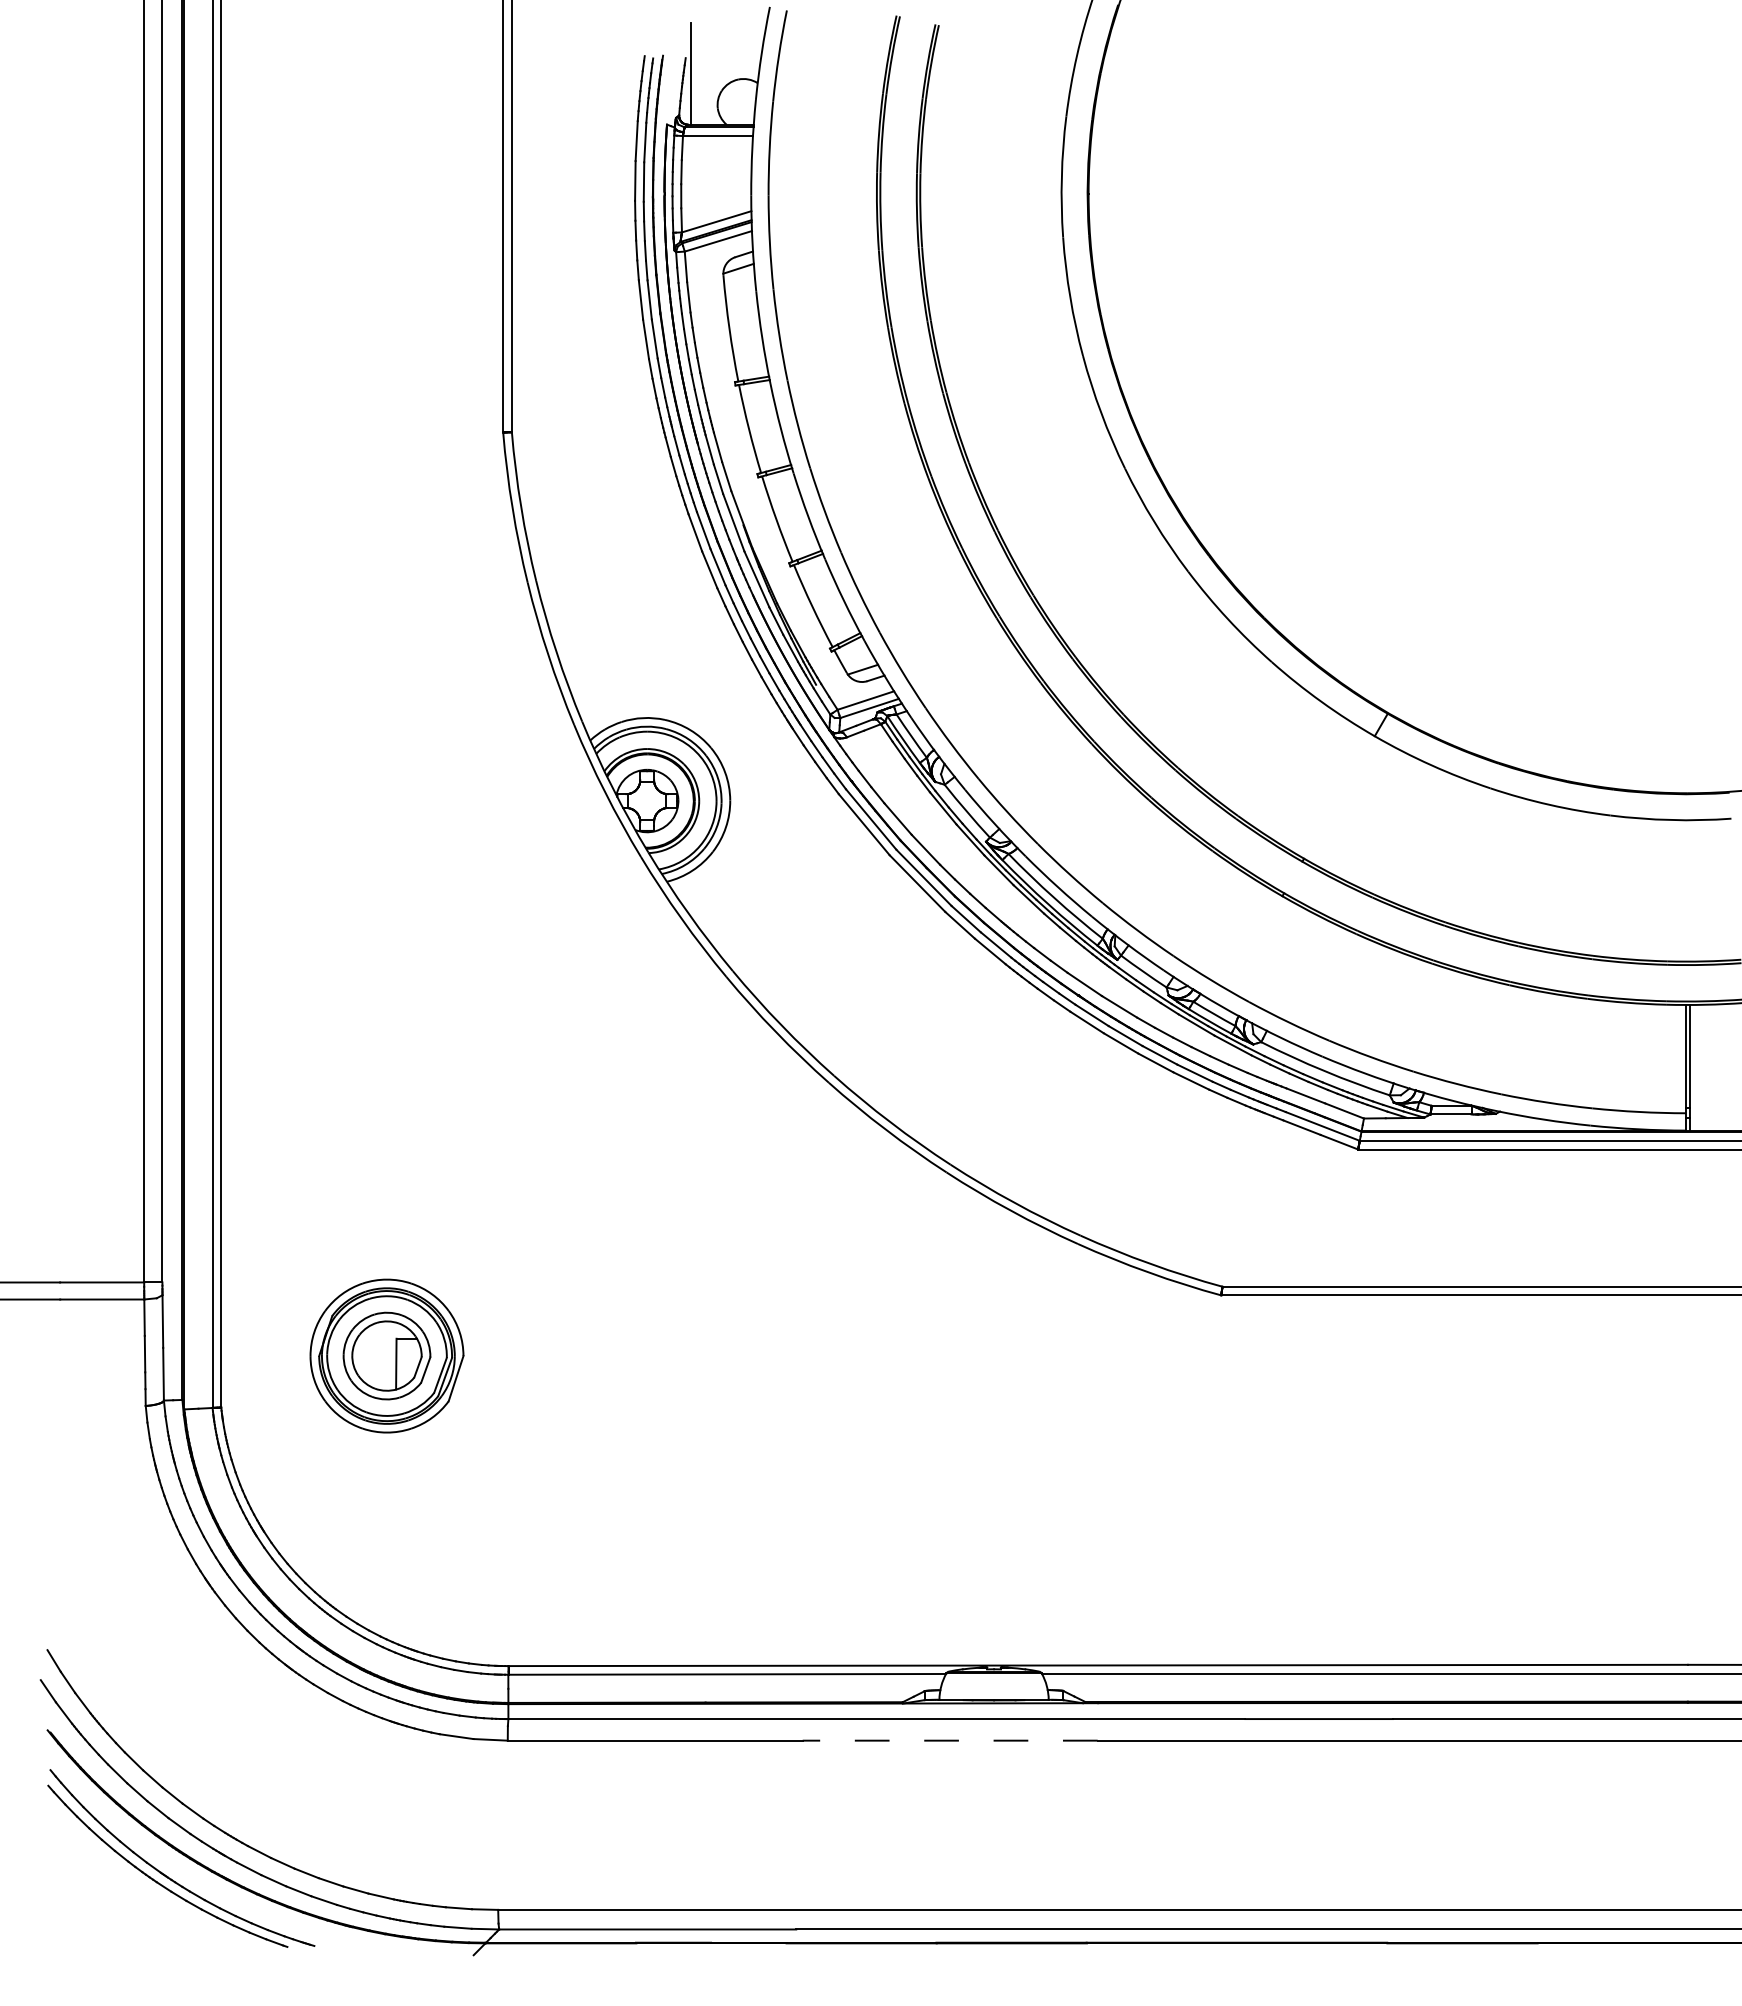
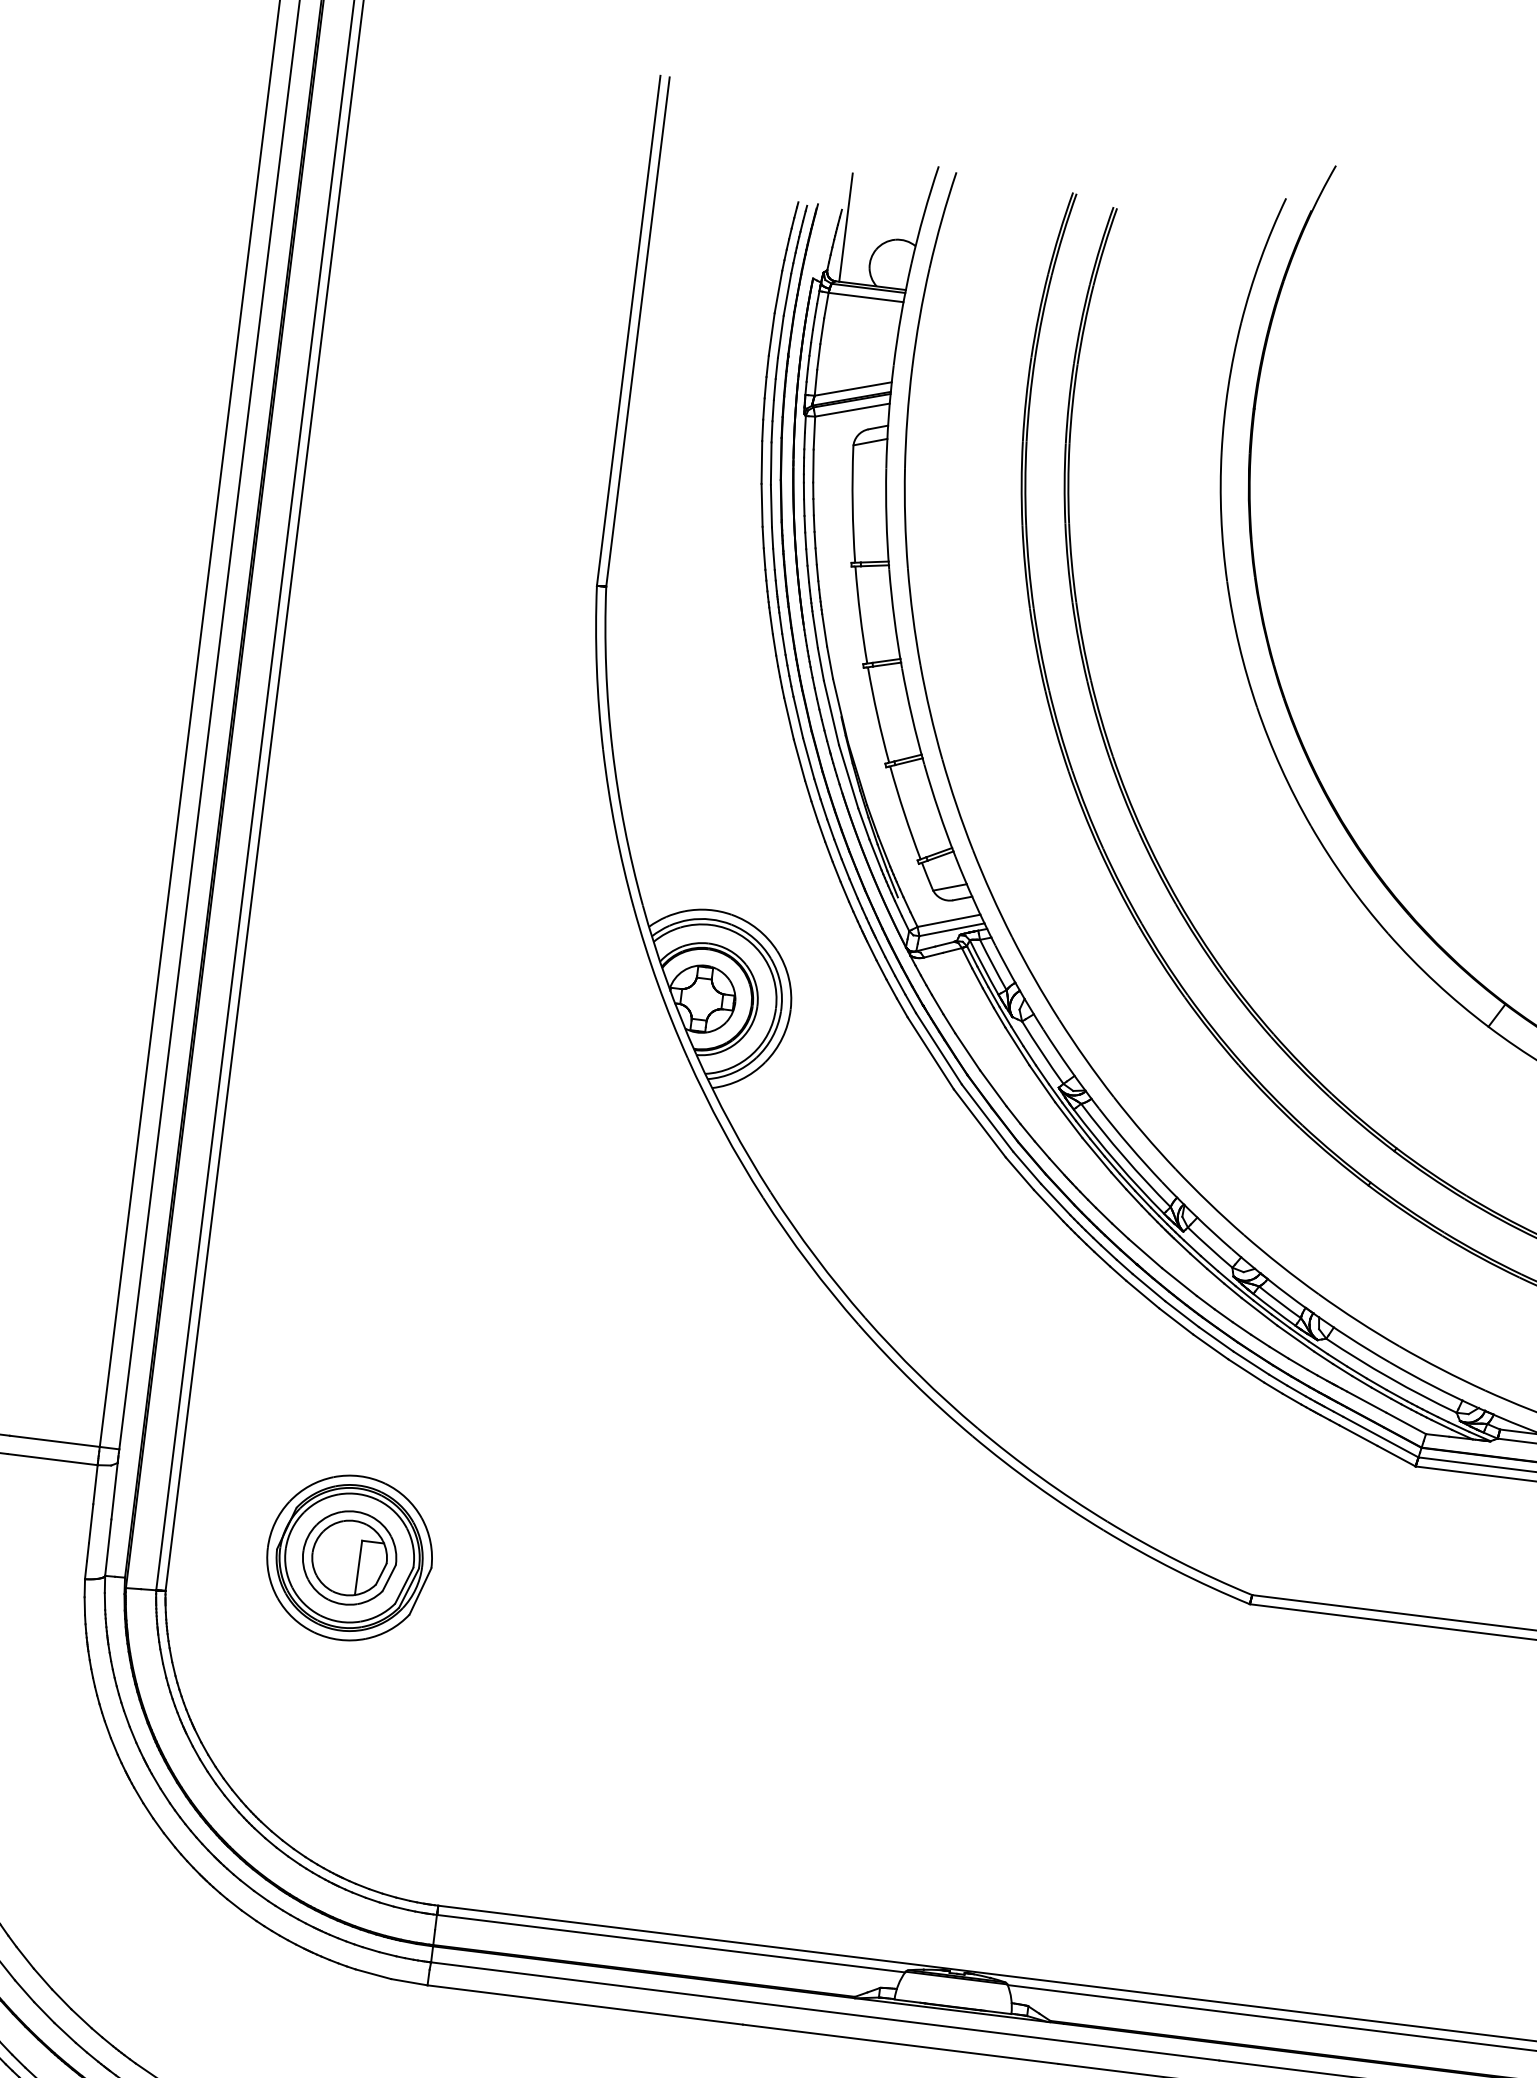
line: (949, 1740) -> (899, 2044), dashed -> solid

